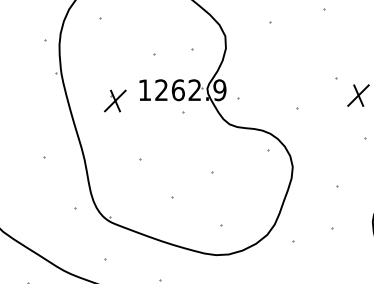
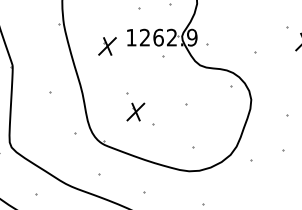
part: (150, 181) -> (136, 111), added

